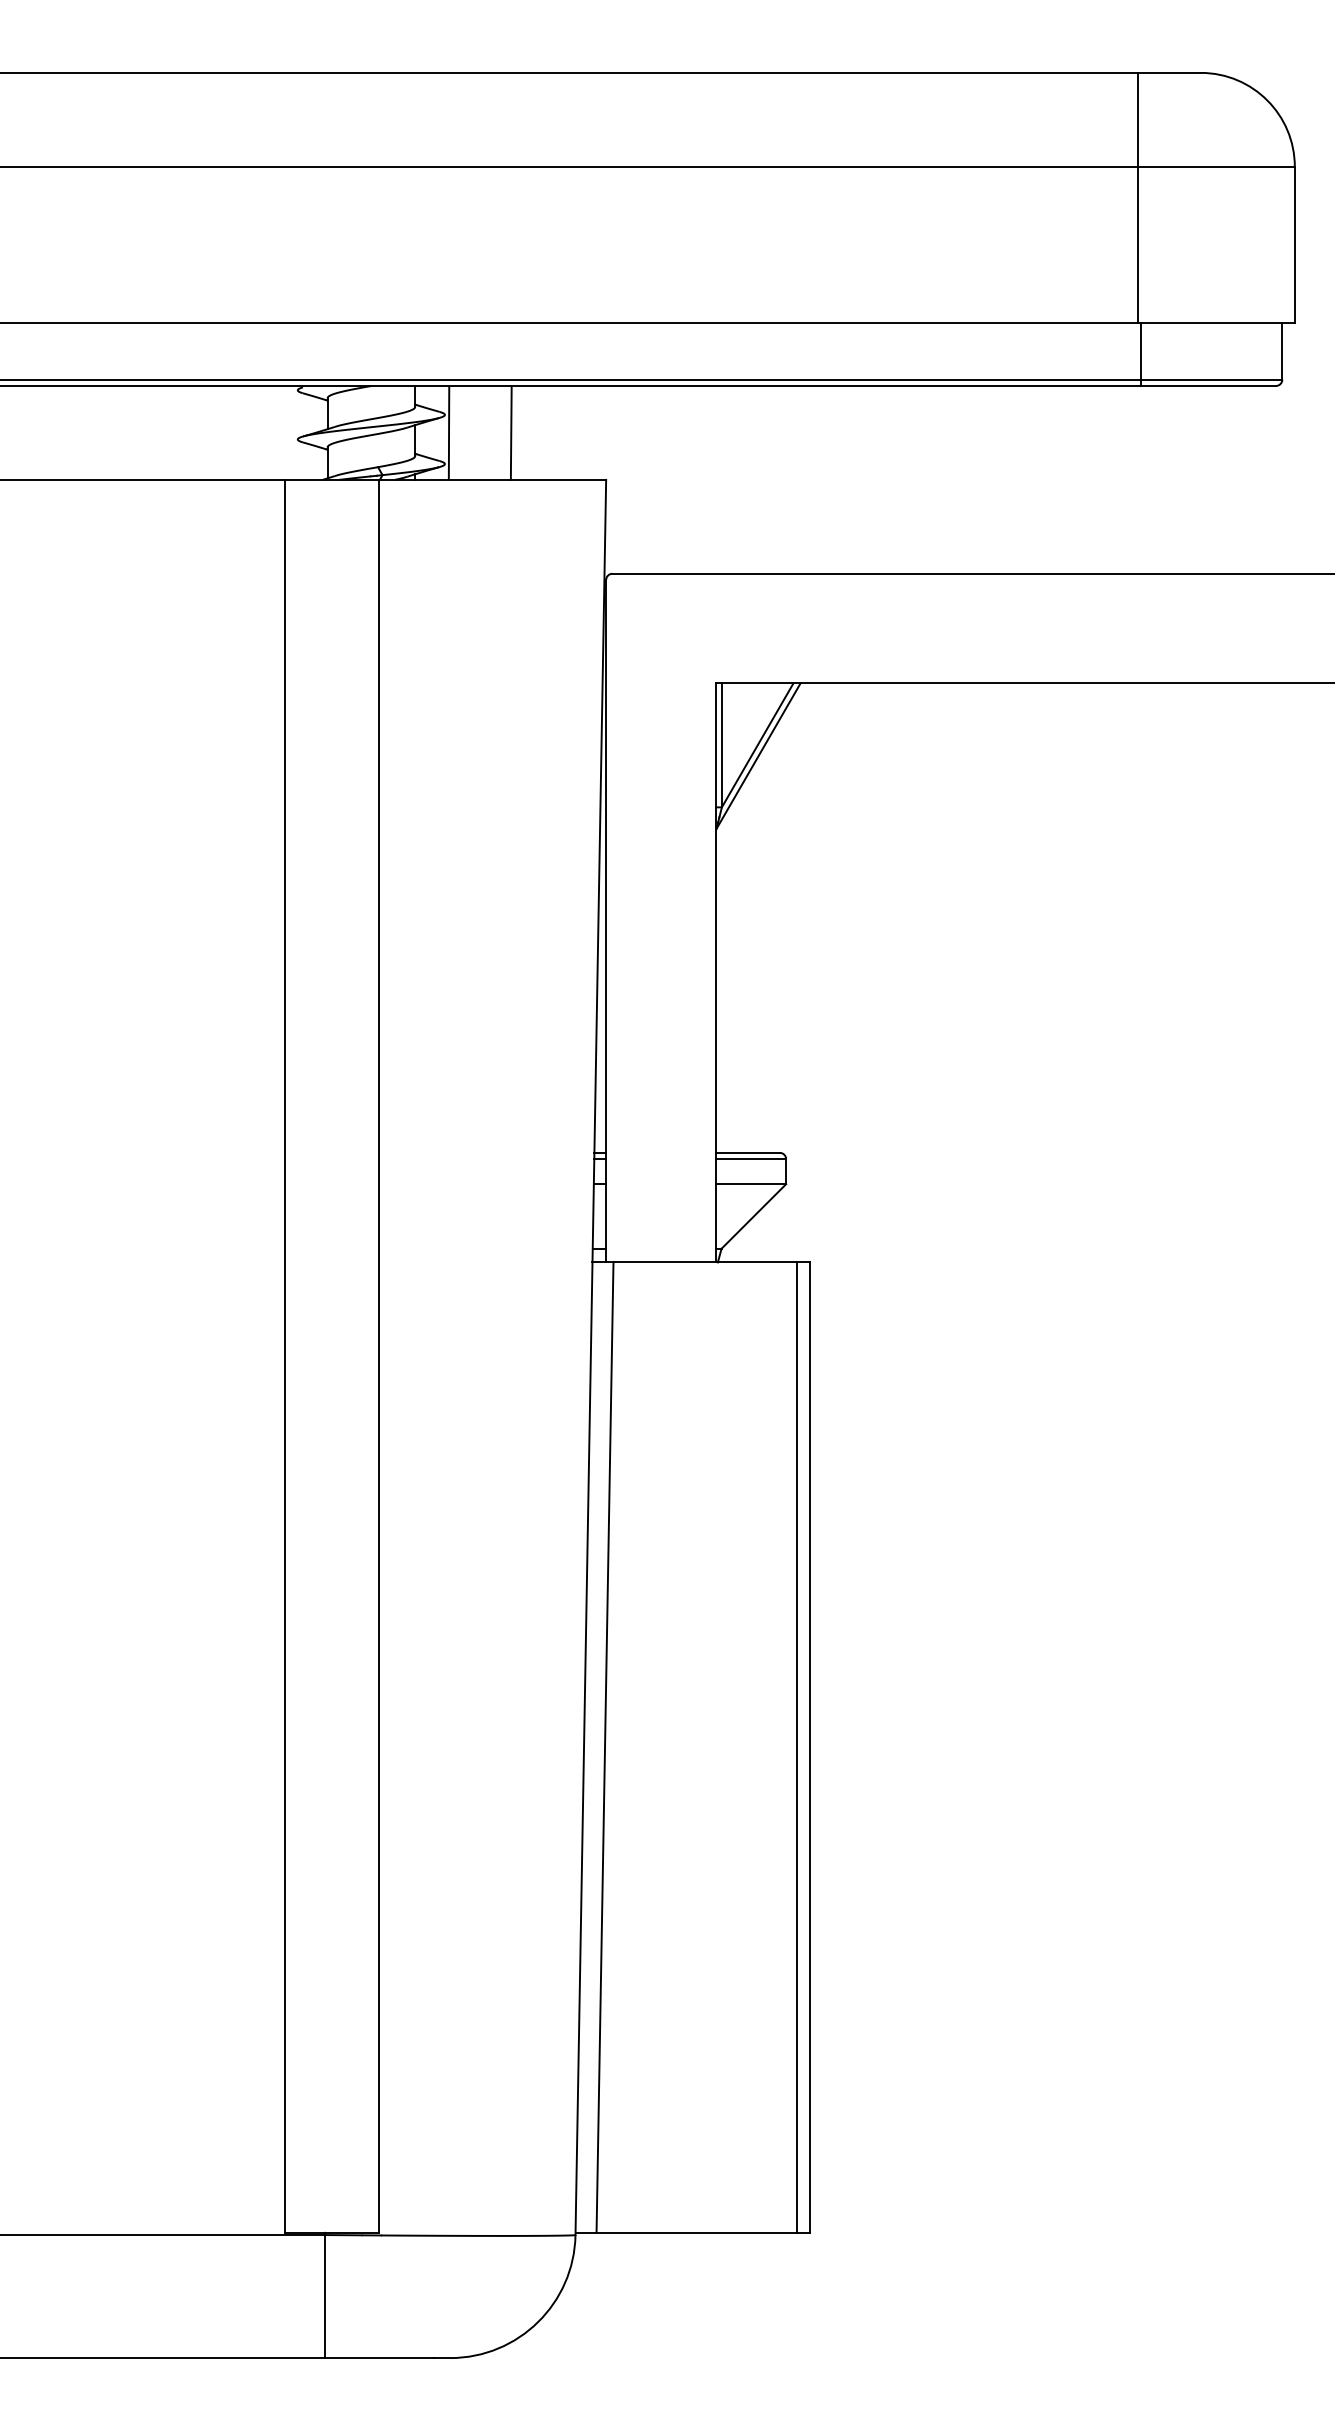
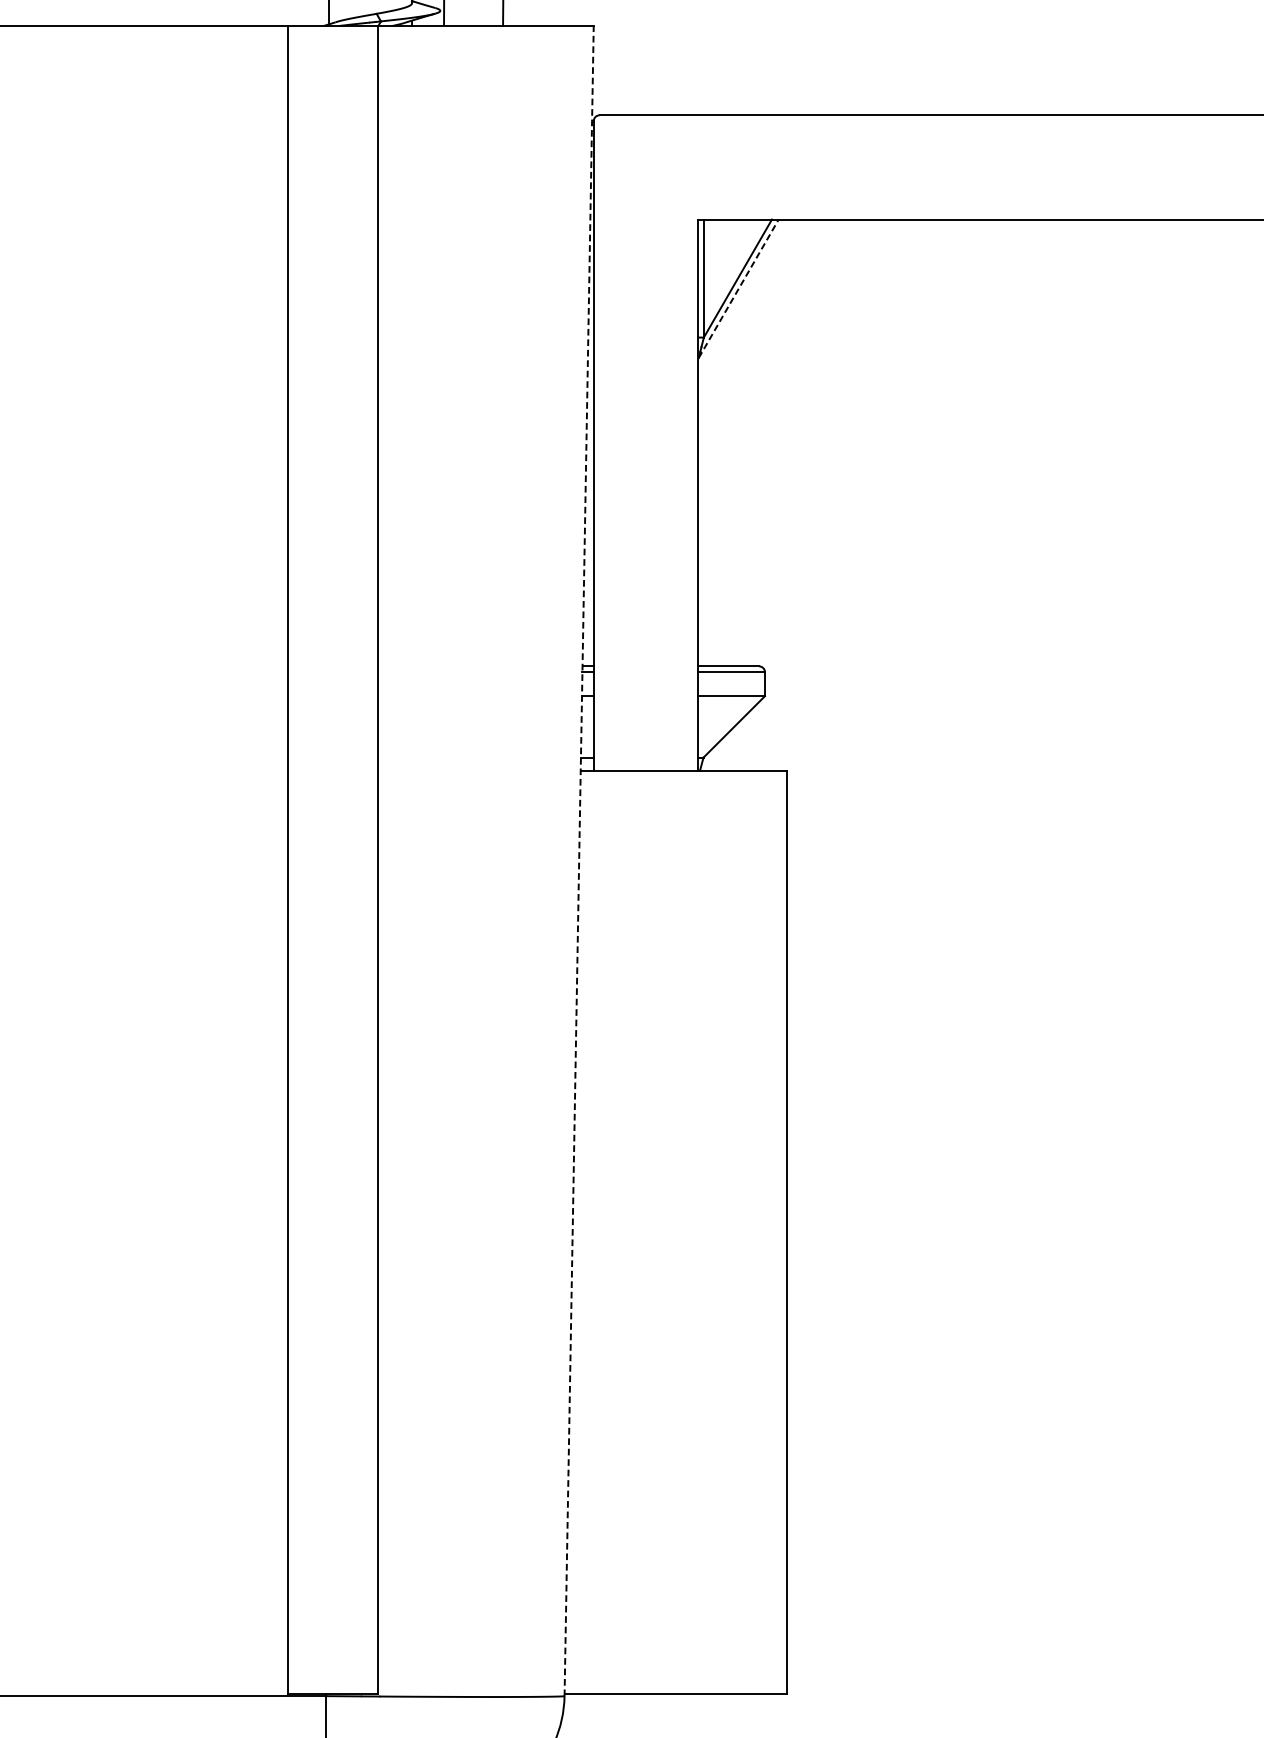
line: (758, 755) -> (738, 288), solid -> dashed
line: (590, 1357) -> (578, 861), solid -> dashed
line: (604, 1747) -> (592, 1232), removed
line: (797, 1747) -> (775, 1232), removed

